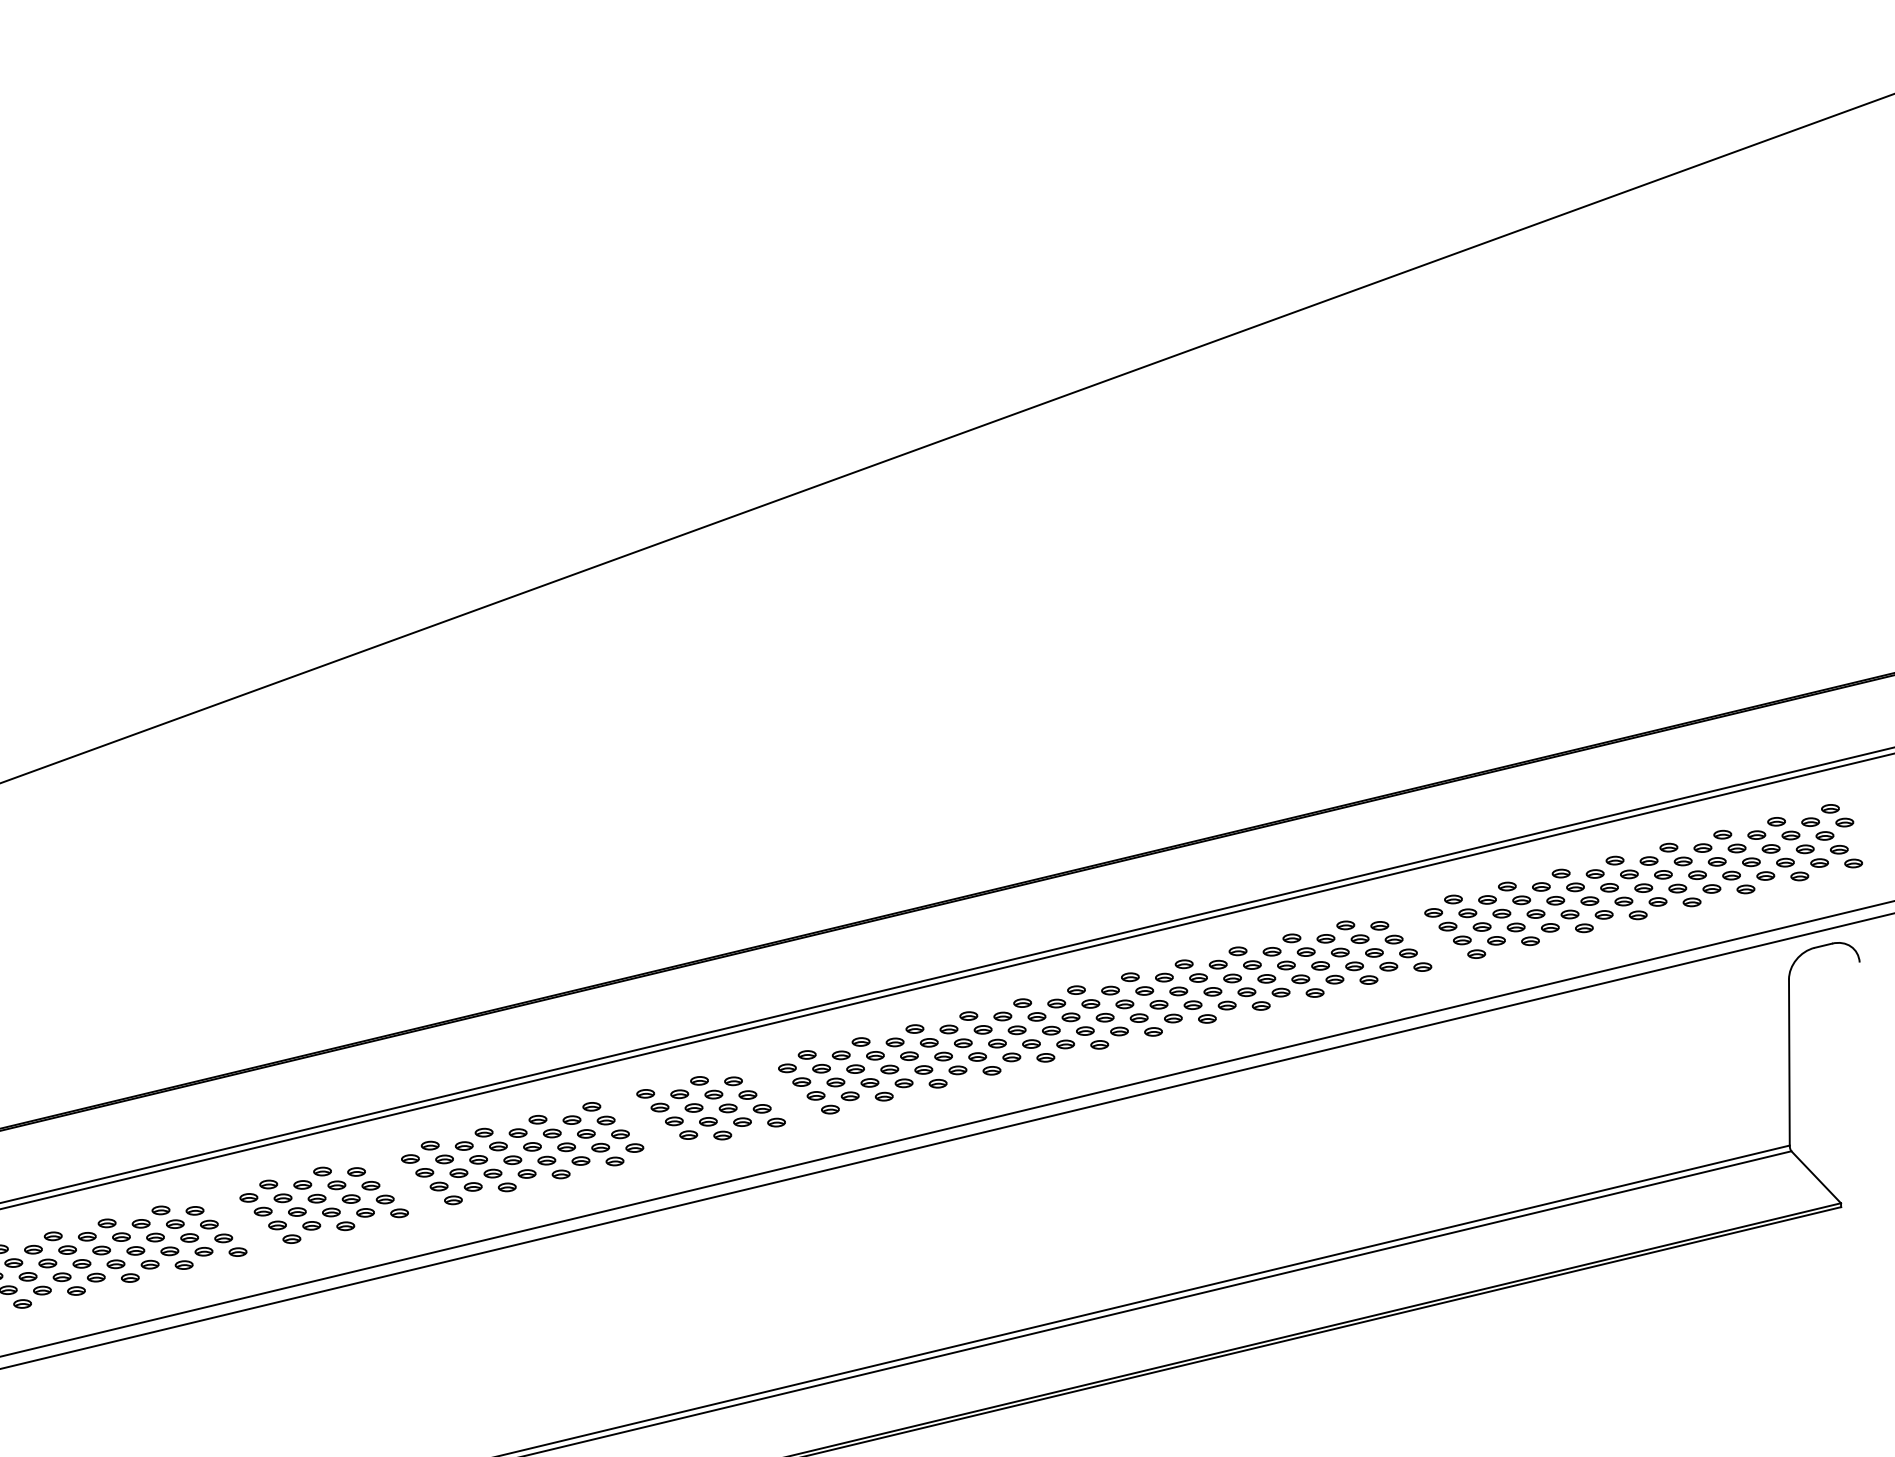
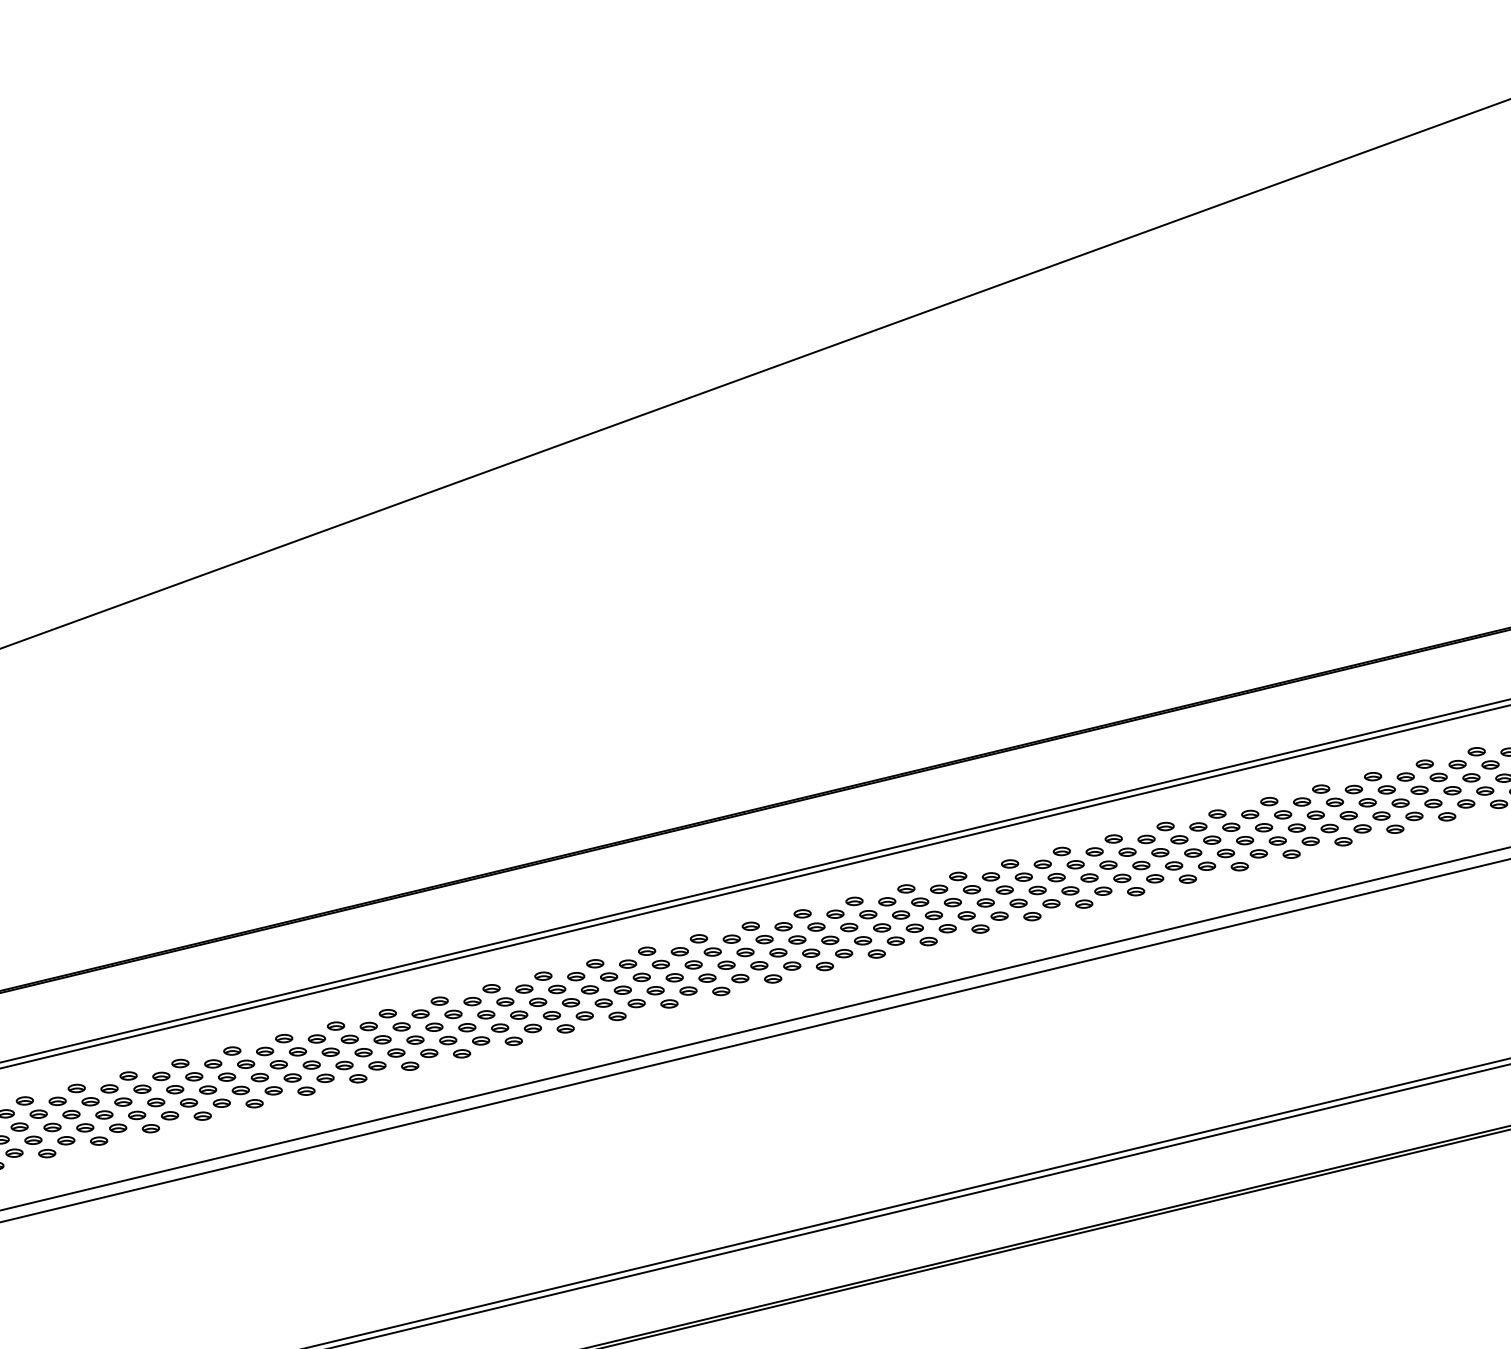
part: (1420, 932) -> (1289, 820), added
part: (774, 1088) -> (667, 971), added
part: (647, 1127) -> (545, 1008), added
part: (397, 1178) -> (304, 1057), added
part: (236, 1217) -> (149, 1095), added

